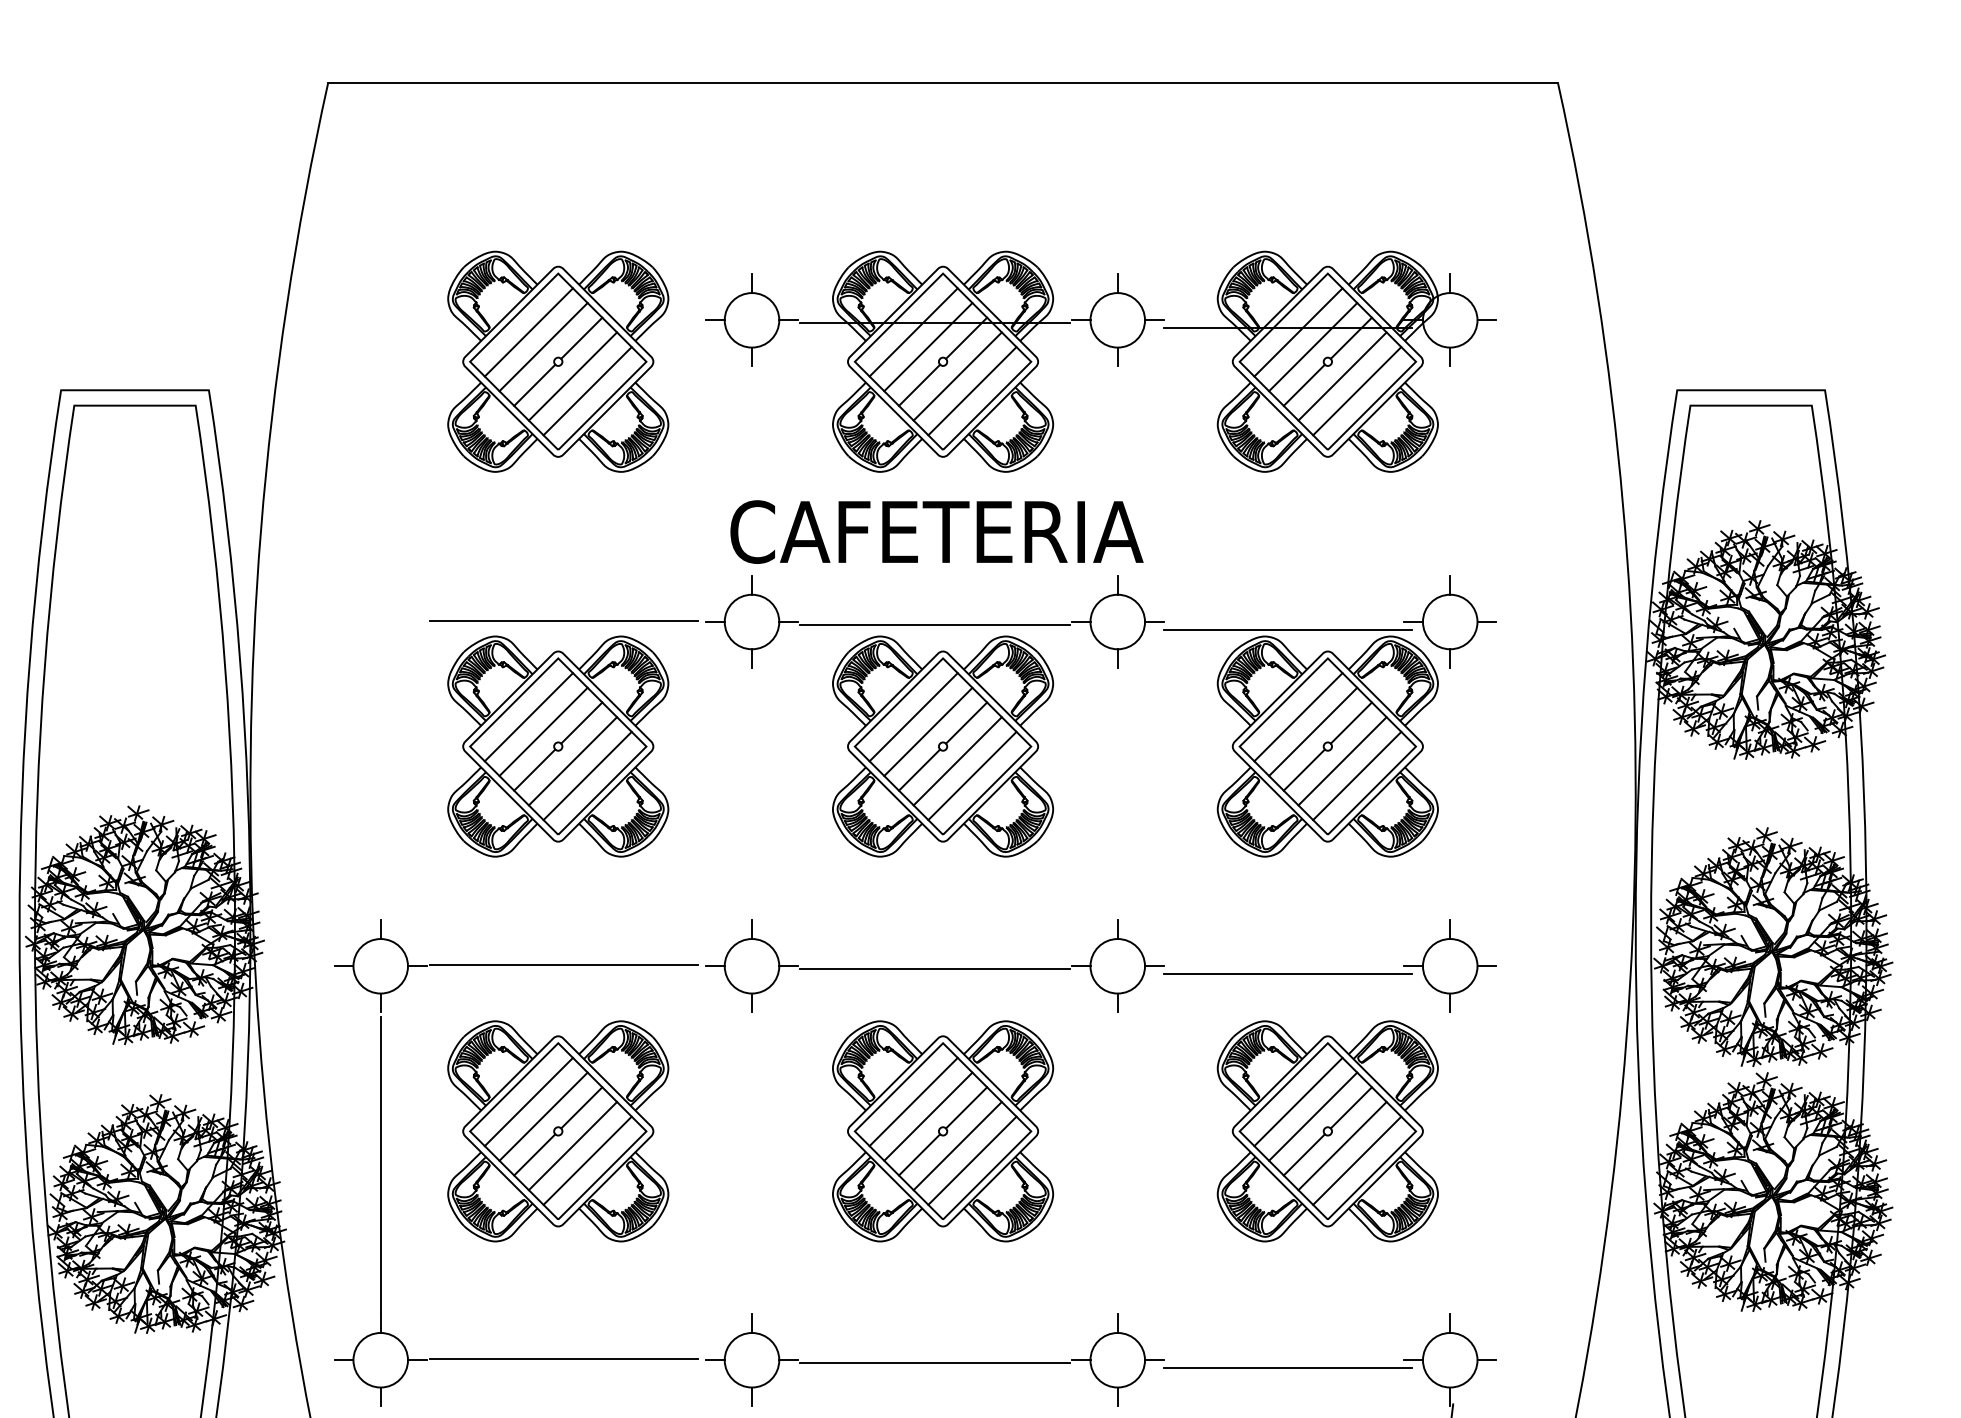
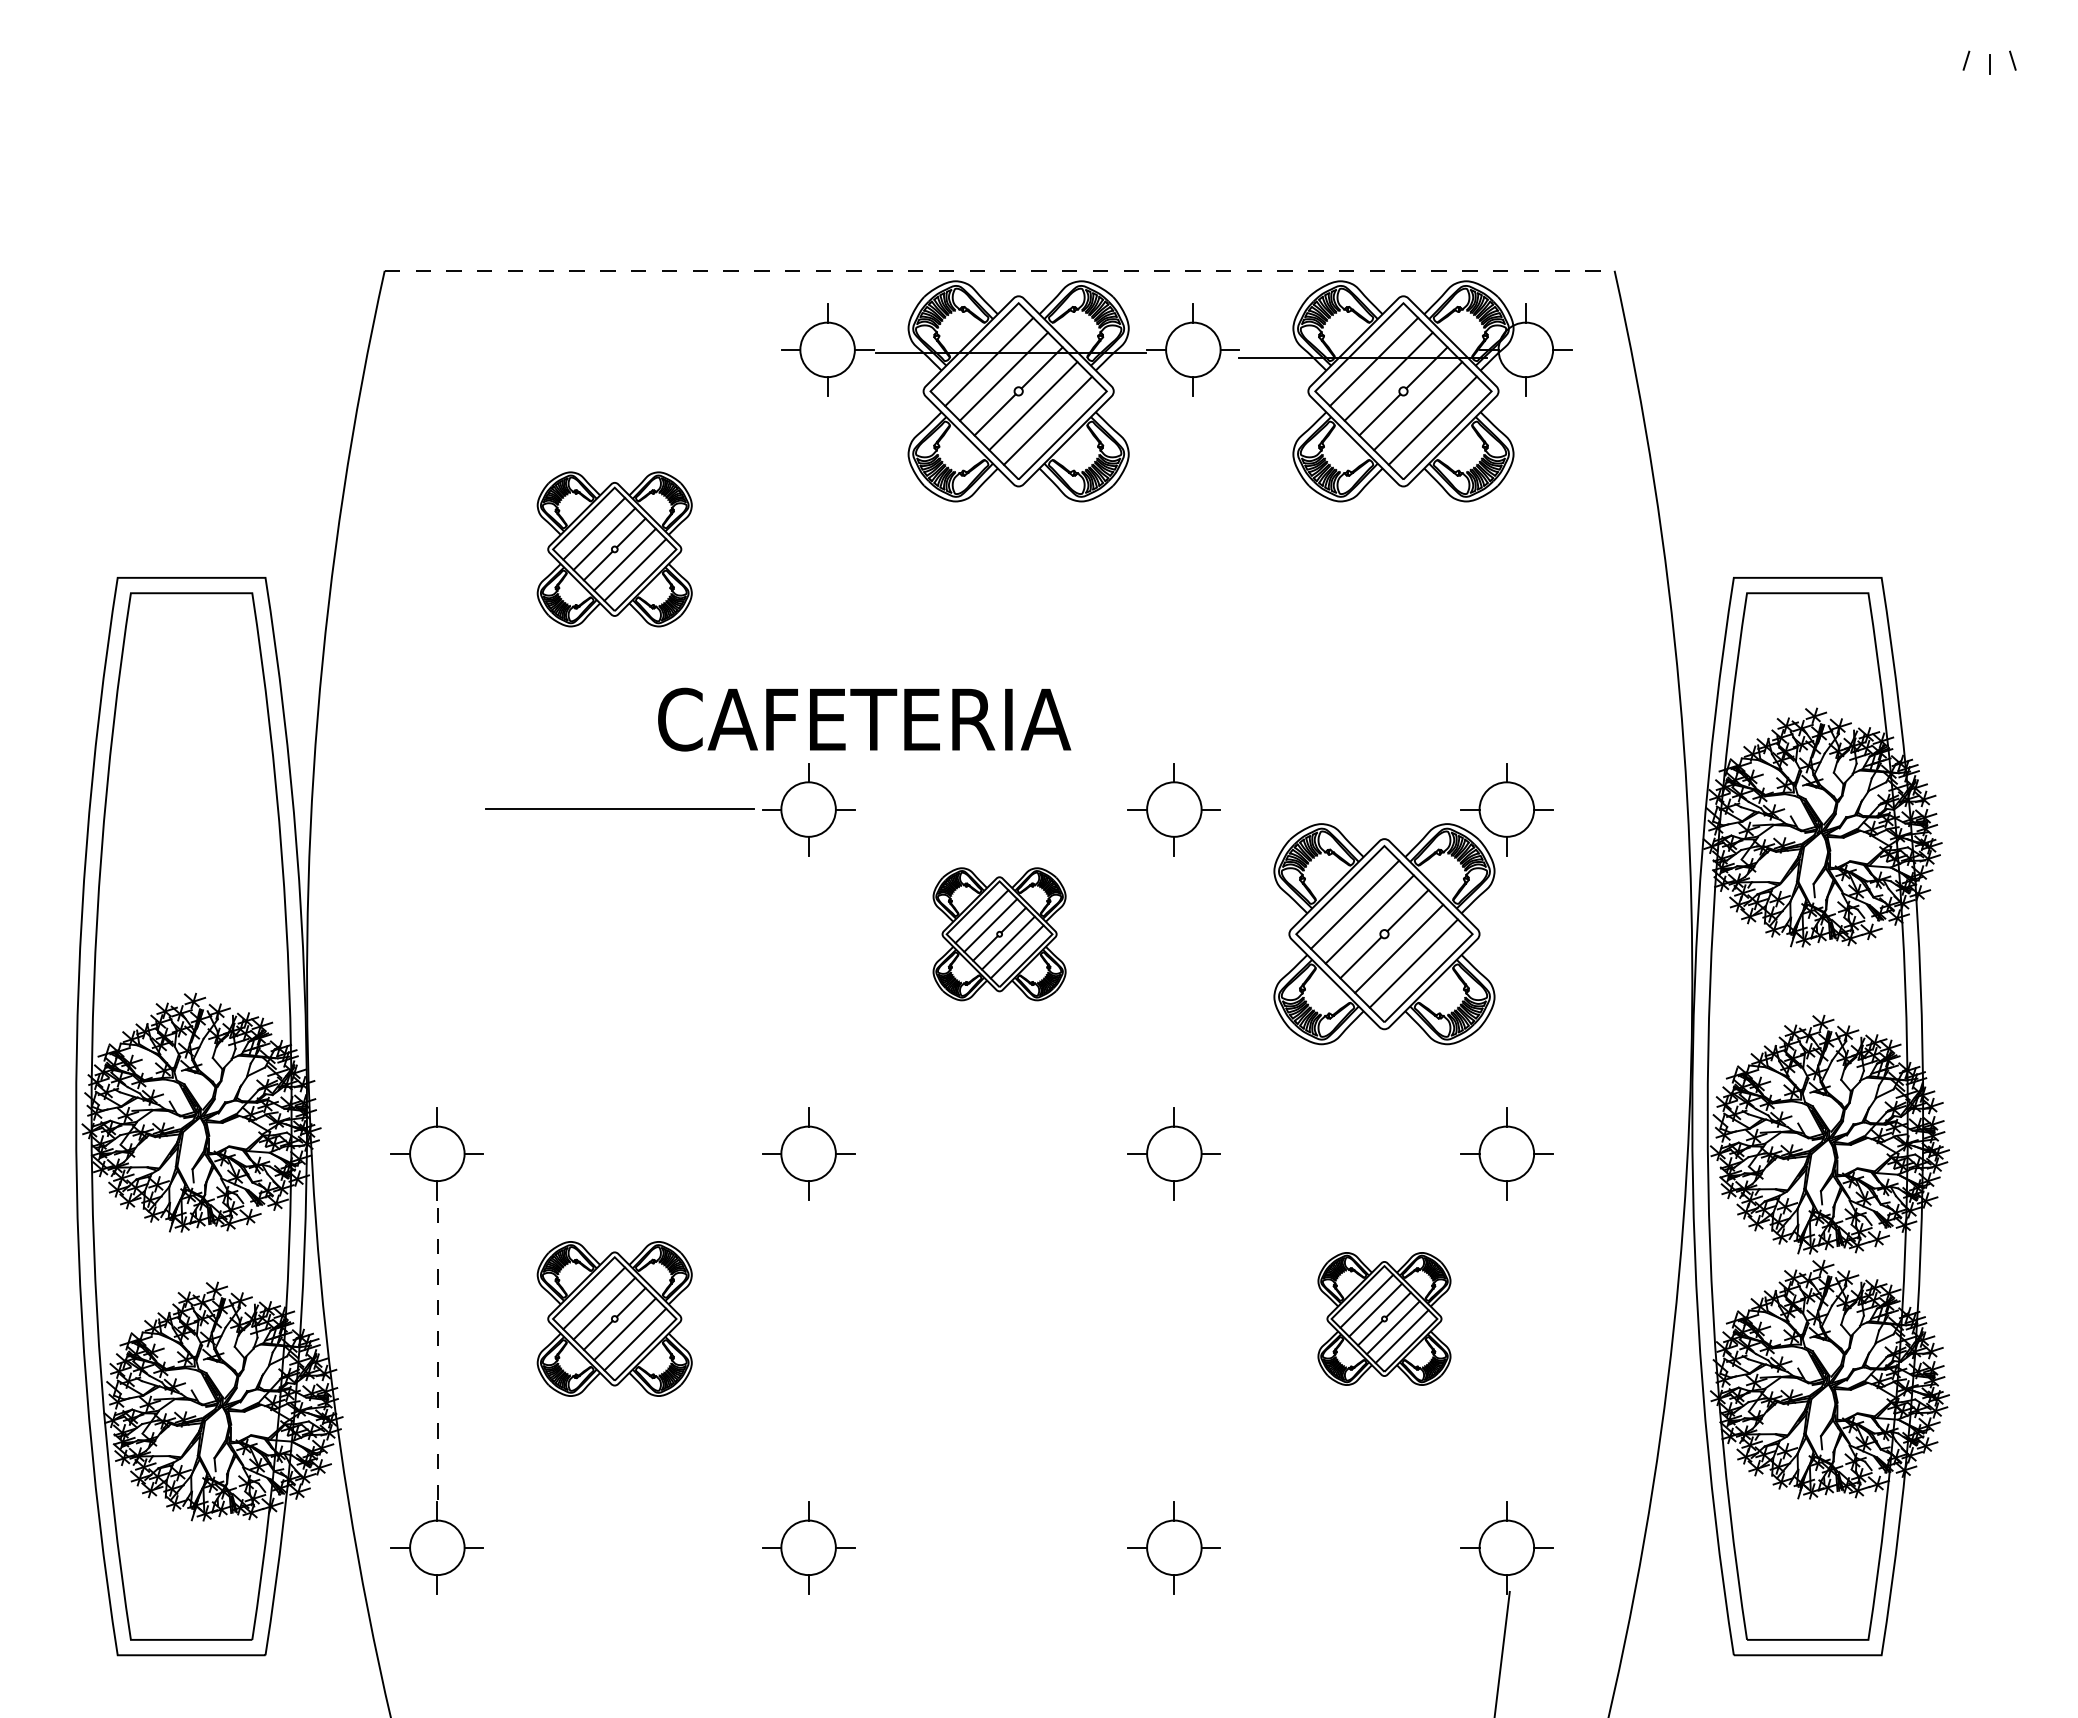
line: (942, 82) -> (999, 270), solid -> dashed
part: (557, 361) -> (614, 549), size x0.7
part: (1116, 361) -> (1192, 391), moved
text: (936, 531) -> (864, 719), moved
line: (934, 624) -> (991, 812), removed
line: (1287, 629) -> (1344, 817), removed
part: (557, 746) -> (614, 934), removed
part: (942, 746) -> (999, 934), size x0.6
line: (563, 965) -> (620, 1153), removed
line: (934, 968) -> (991, 1156), removed
line: (1287, 974) -> (1344, 1162), removed
part: (557, 1130) -> (614, 1318), size x0.7
part: (942, 1130) -> (999, 1318), removed
part: (1327, 1130) -> (1384, 1318), size x0.6
line: (380, 1163) -> (437, 1351), solid -> dashed
line: (563, 1359) -> (620, 1547), removed
line: (934, 1362) -> (991, 1550), removed
line: (1287, 1367) -> (1344, 1555), removed

